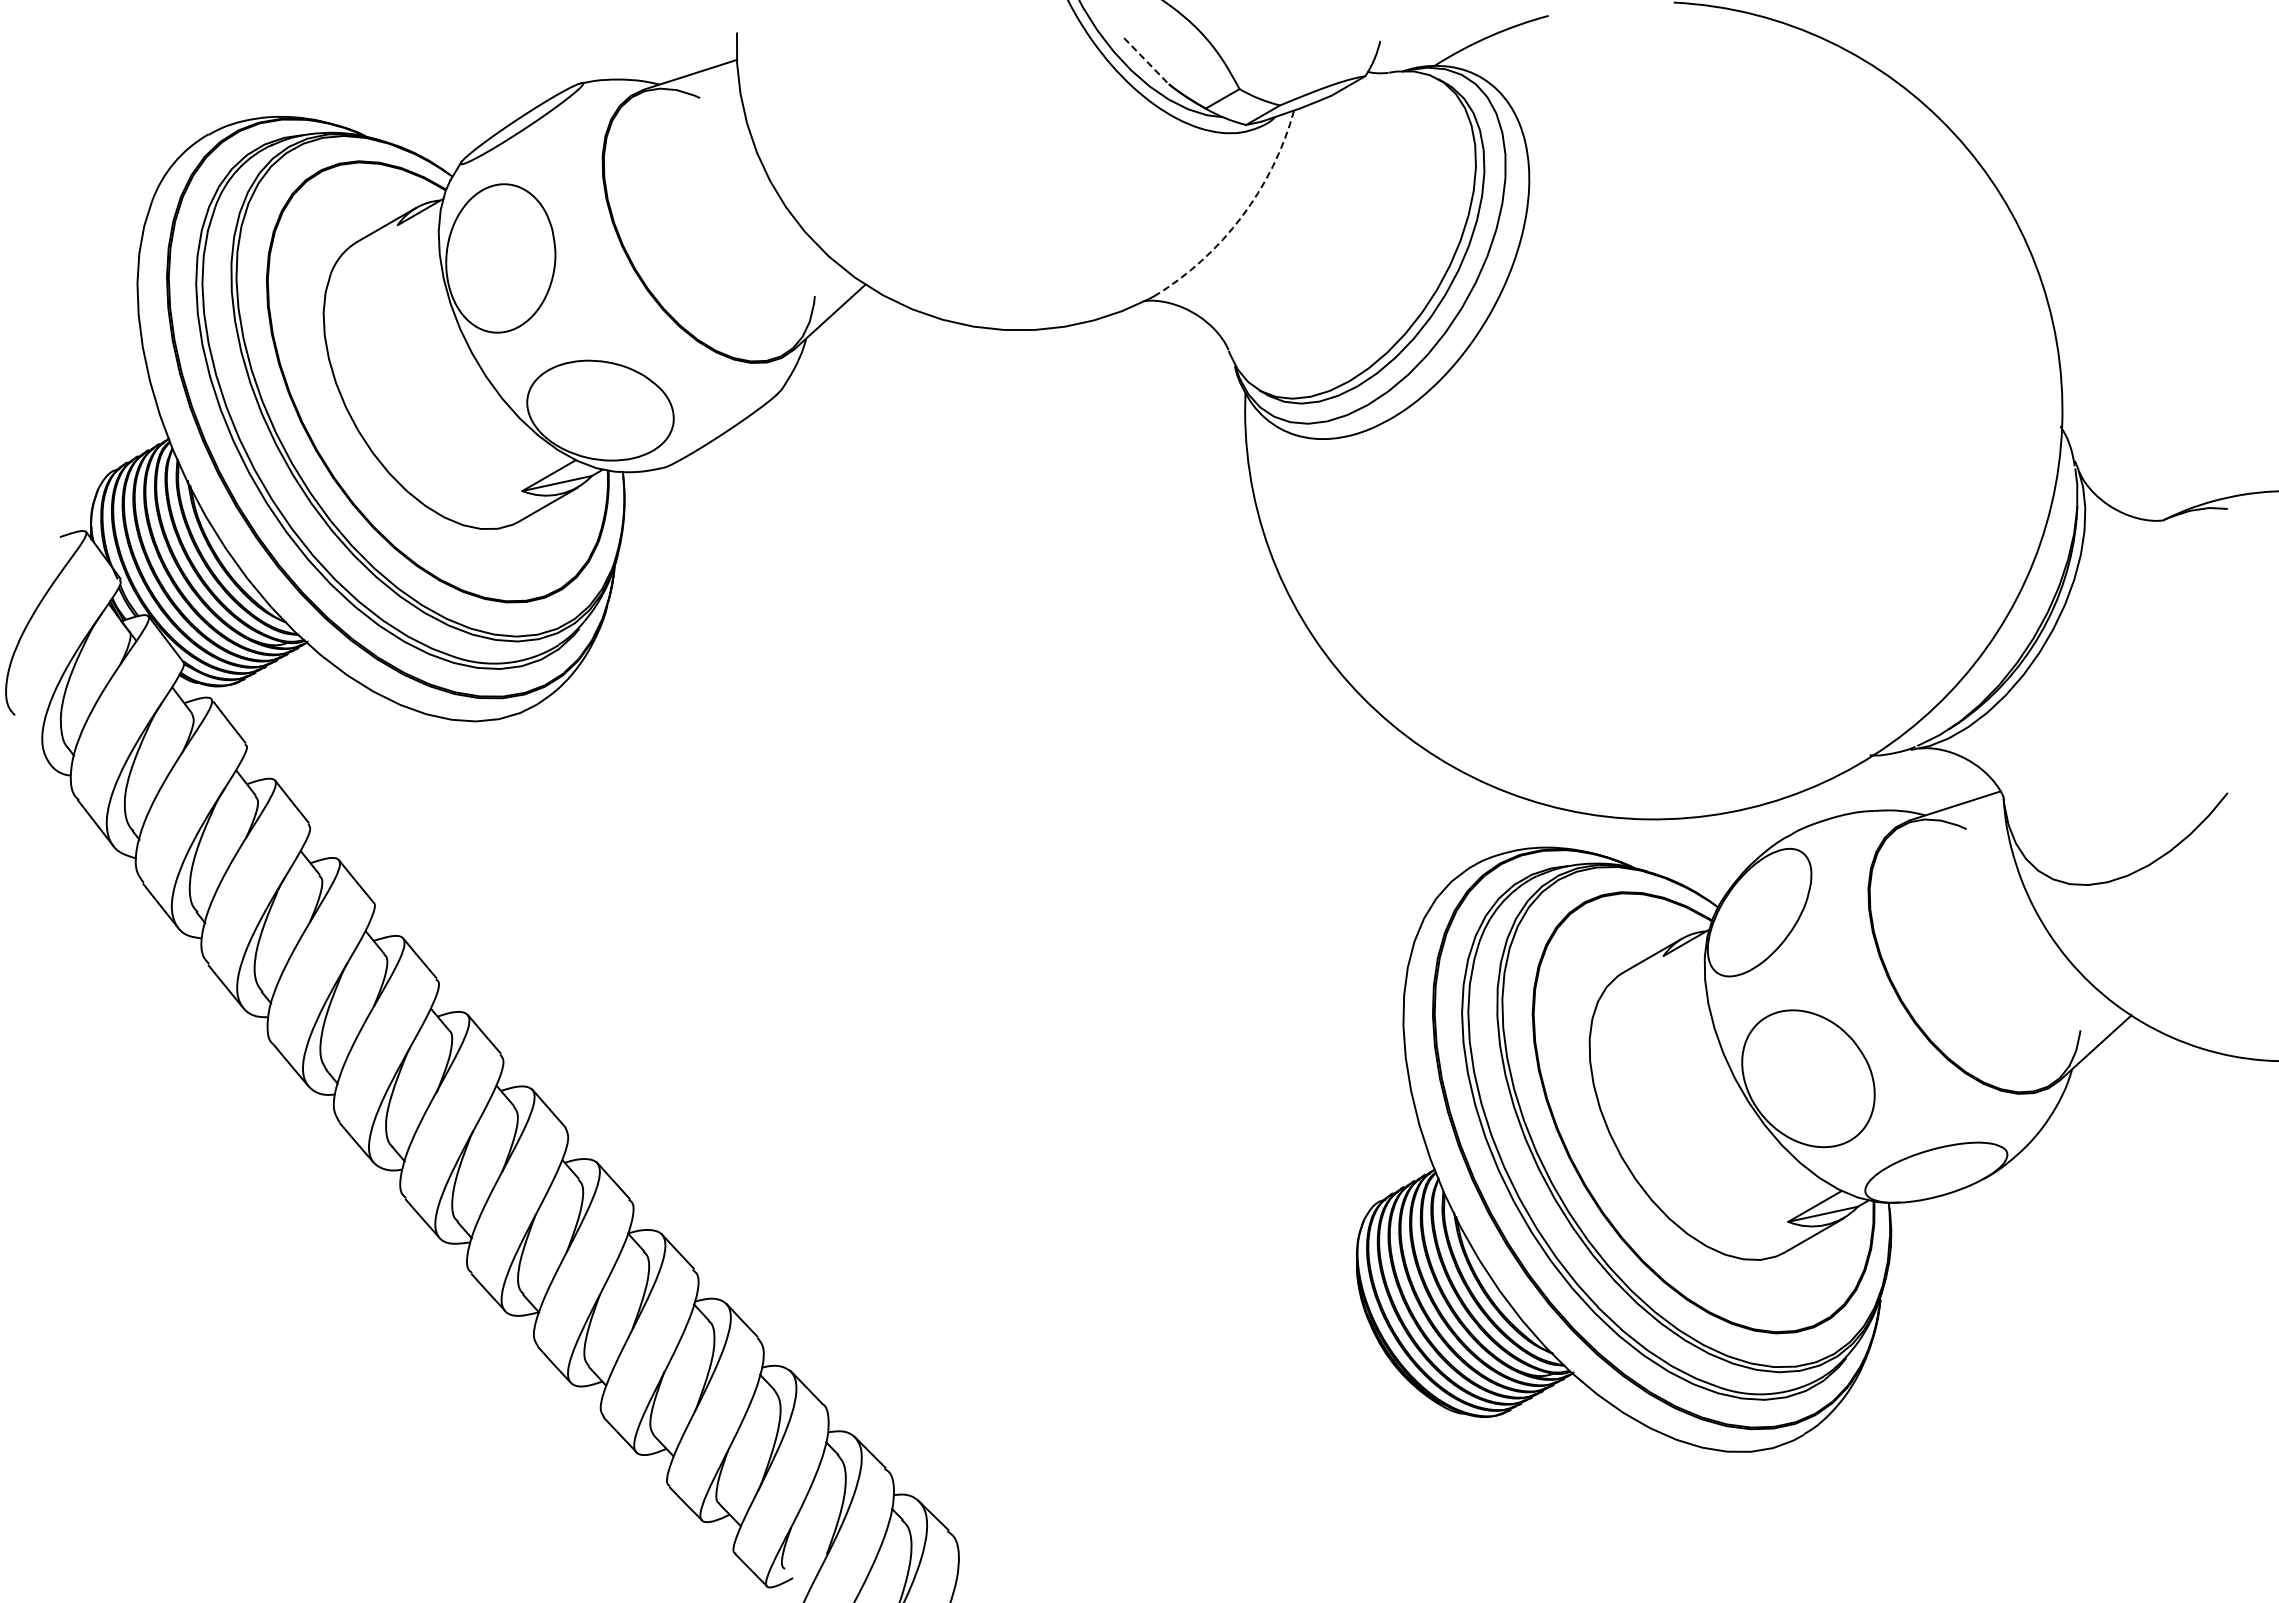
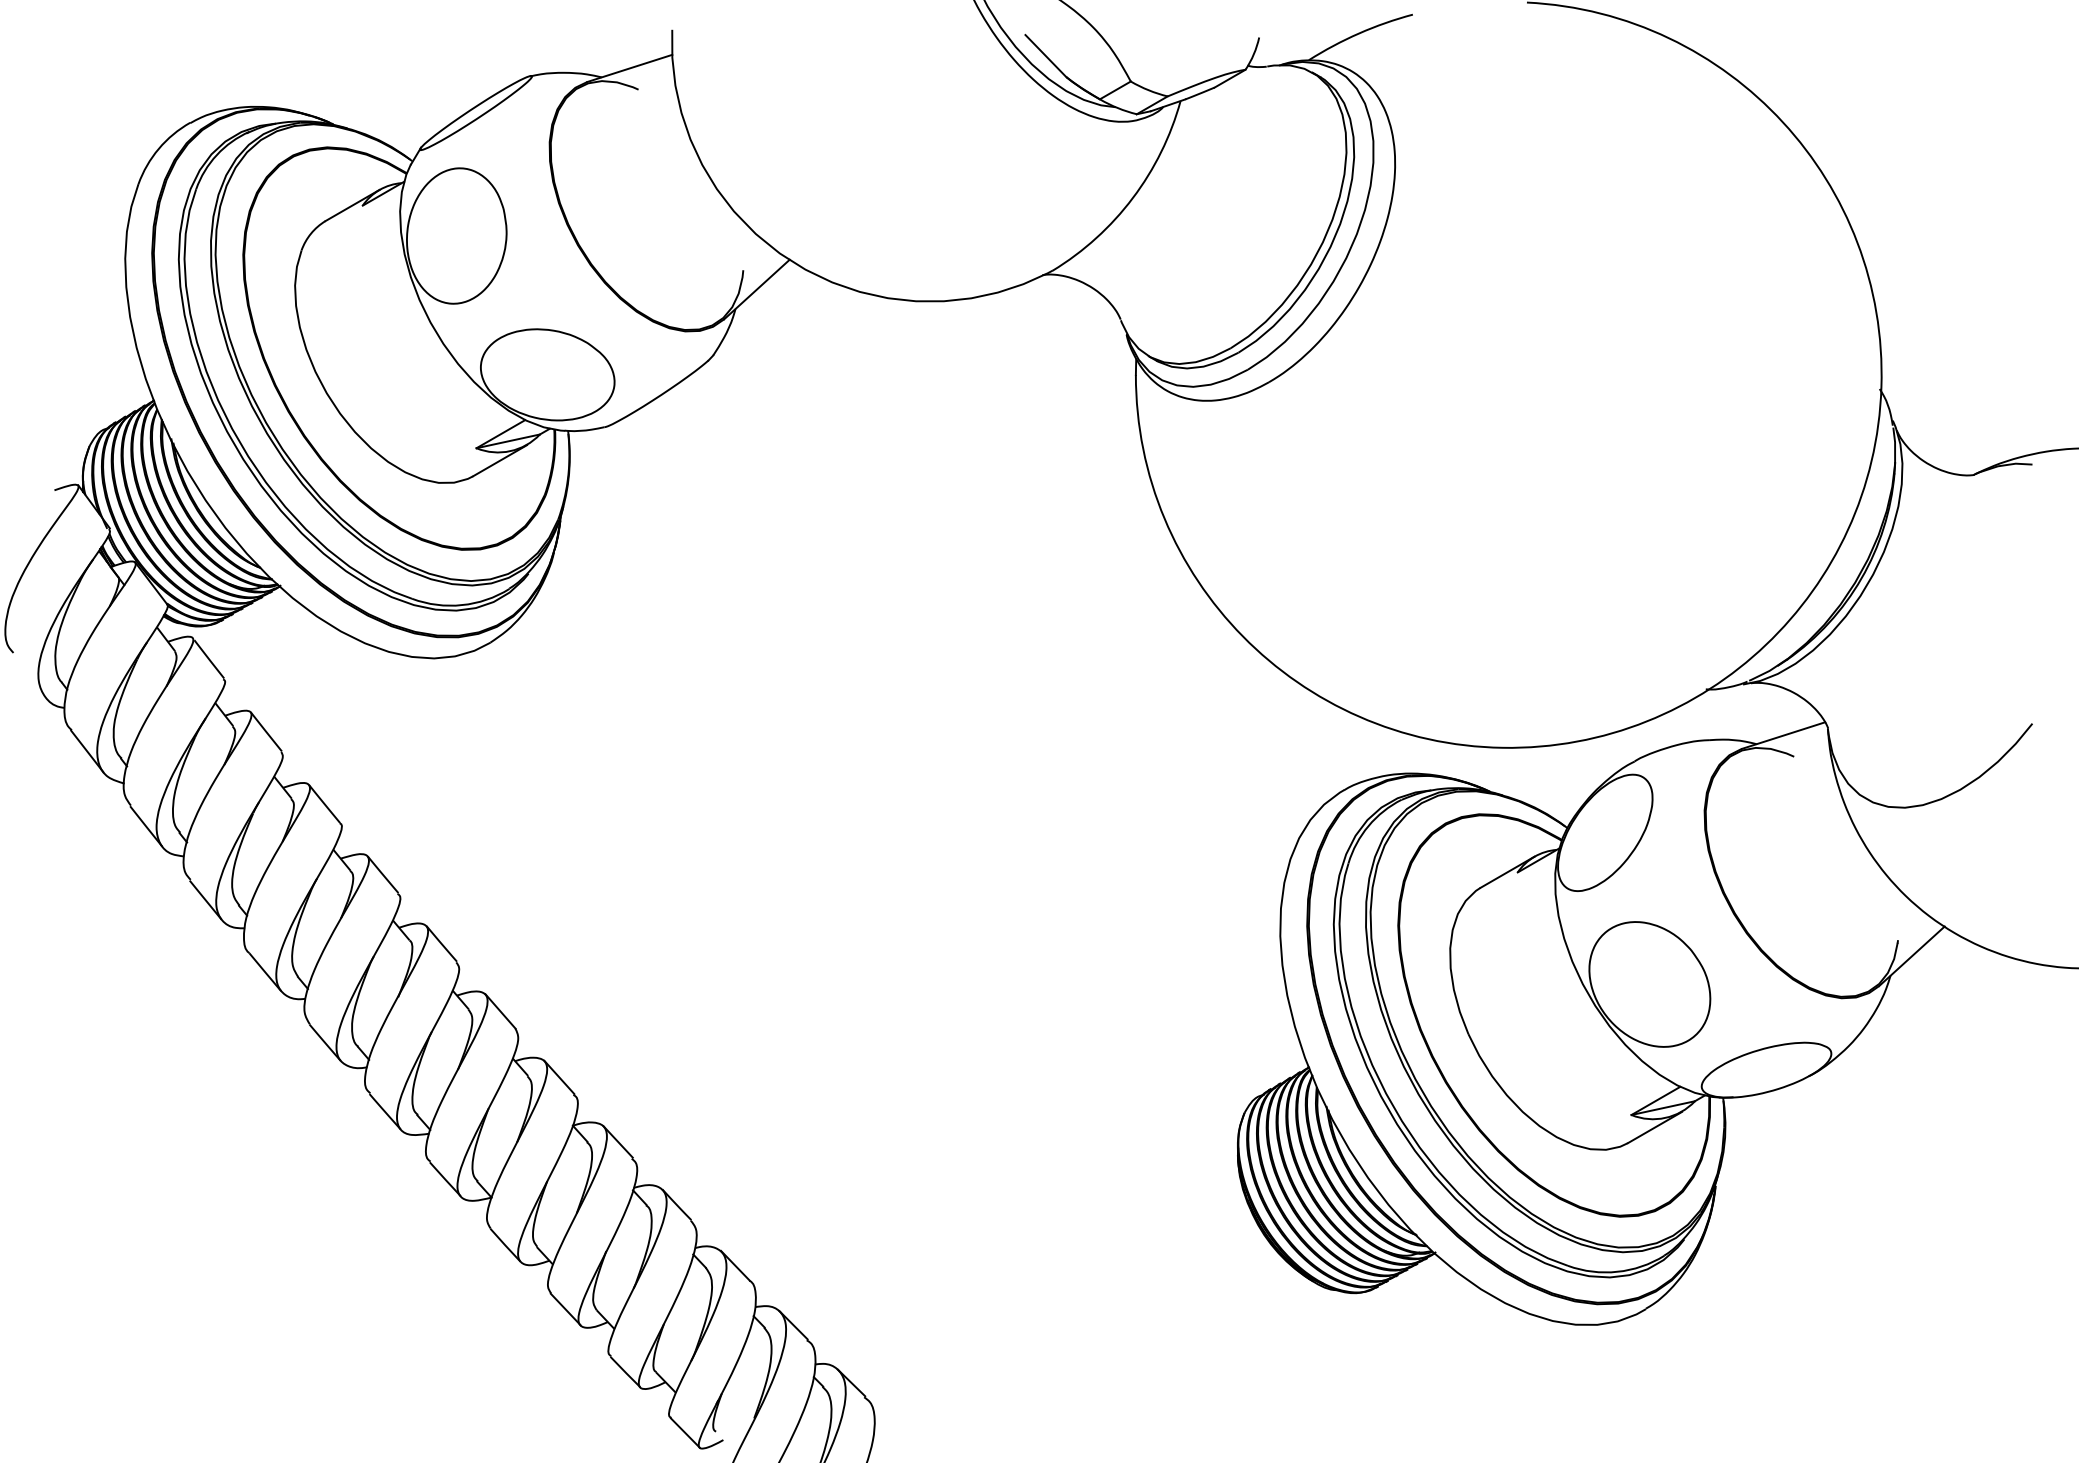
line: (1146, 61) -> (1045, 56), dashed -> solid
arc: (1241, 216) -> (1132, 197), dashed -> solid

